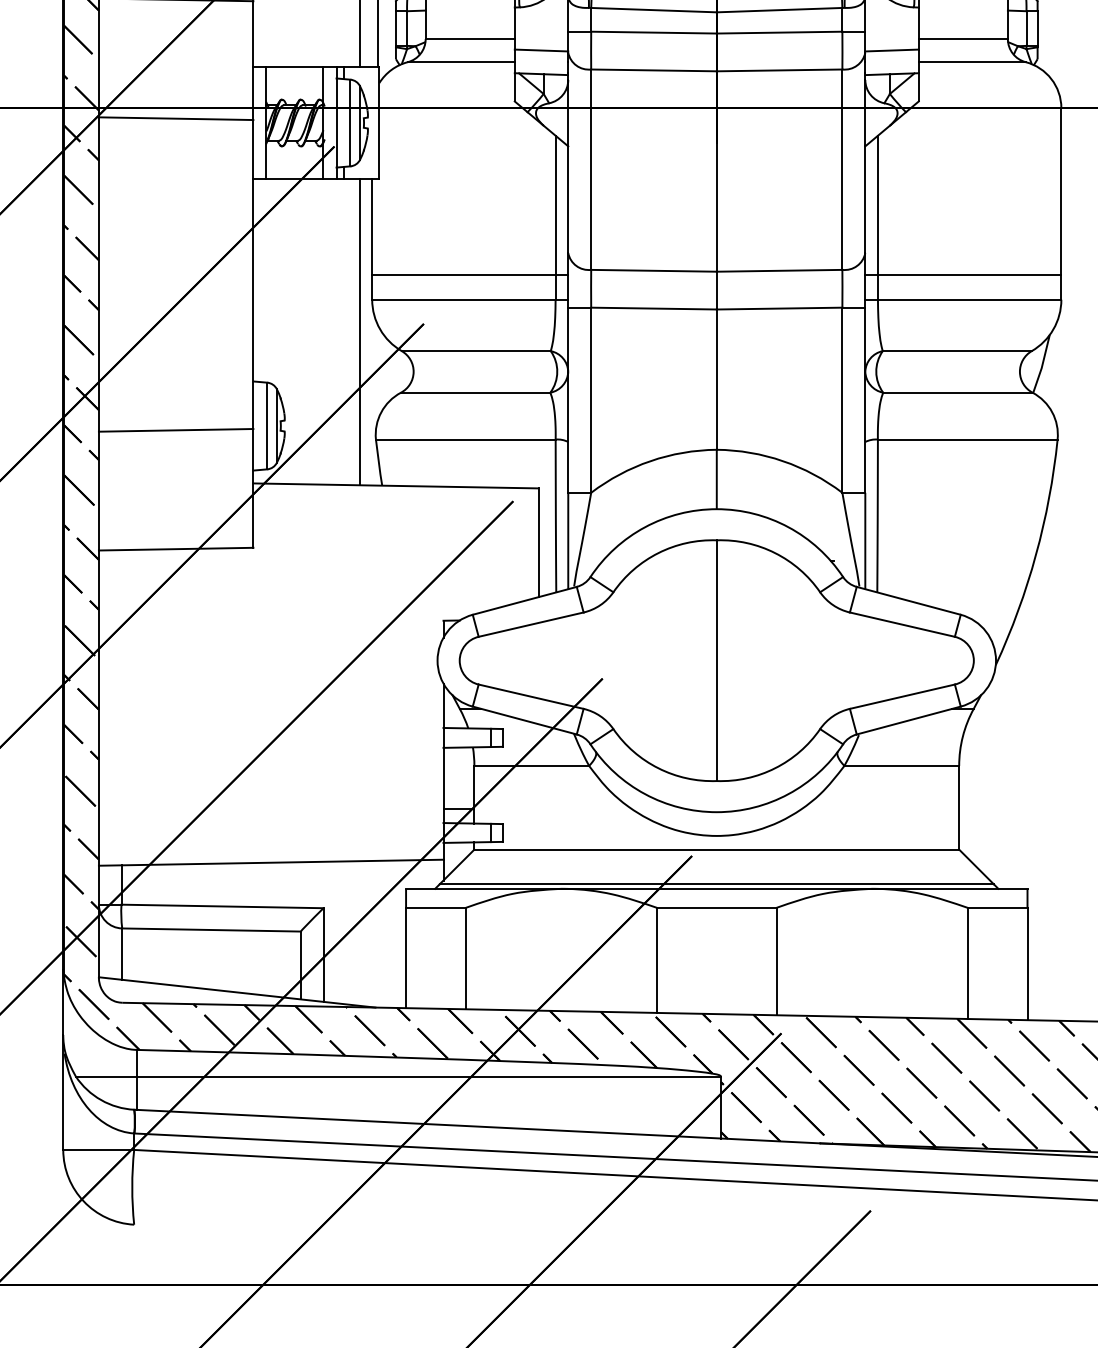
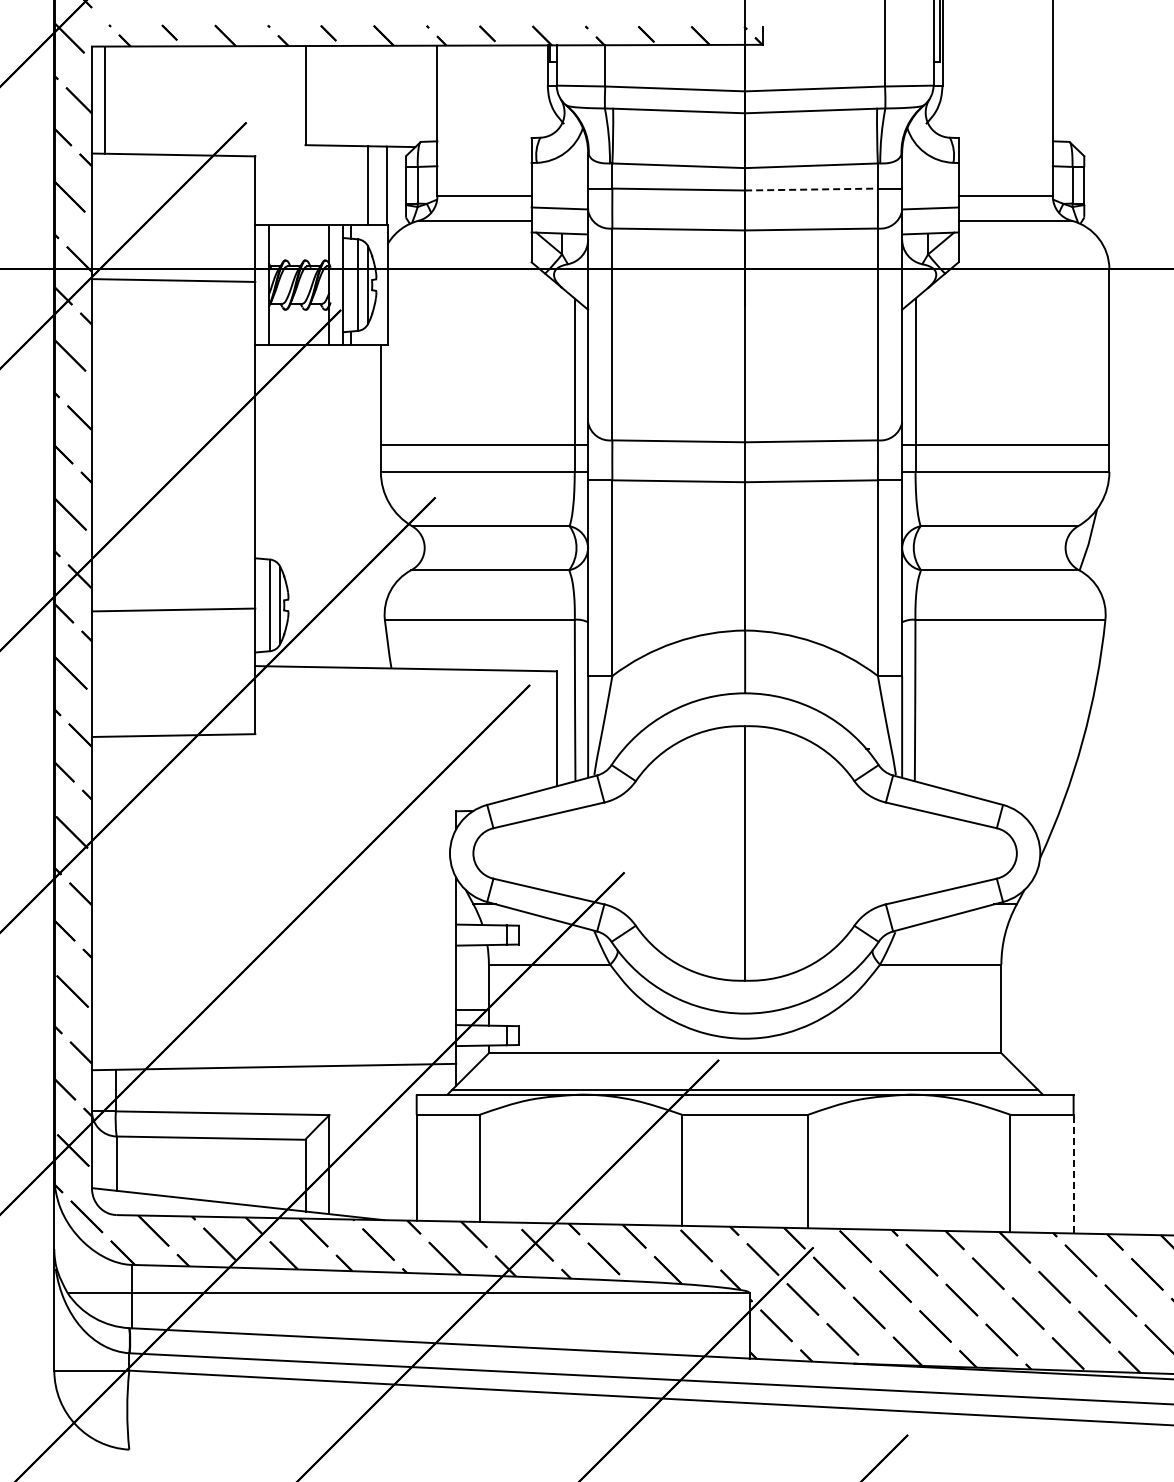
line: (780, 32) -> (812, 189), solid -> dashed
line: (360, 332) -> (368, 506), removed
line: (1027, 963) -> (1073, 1173), solid -> dashed

